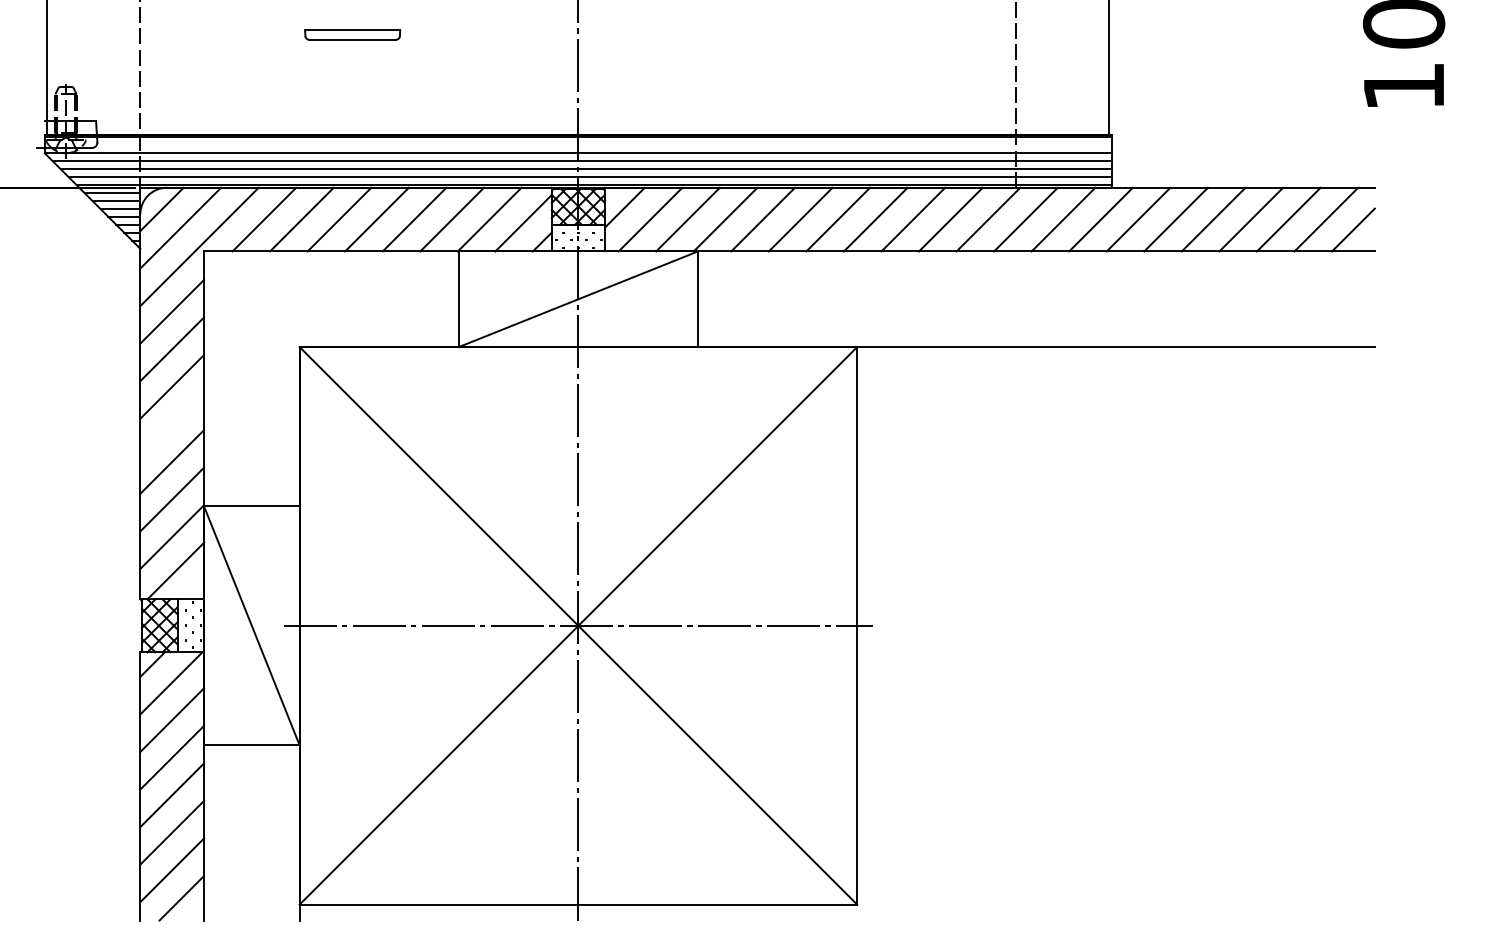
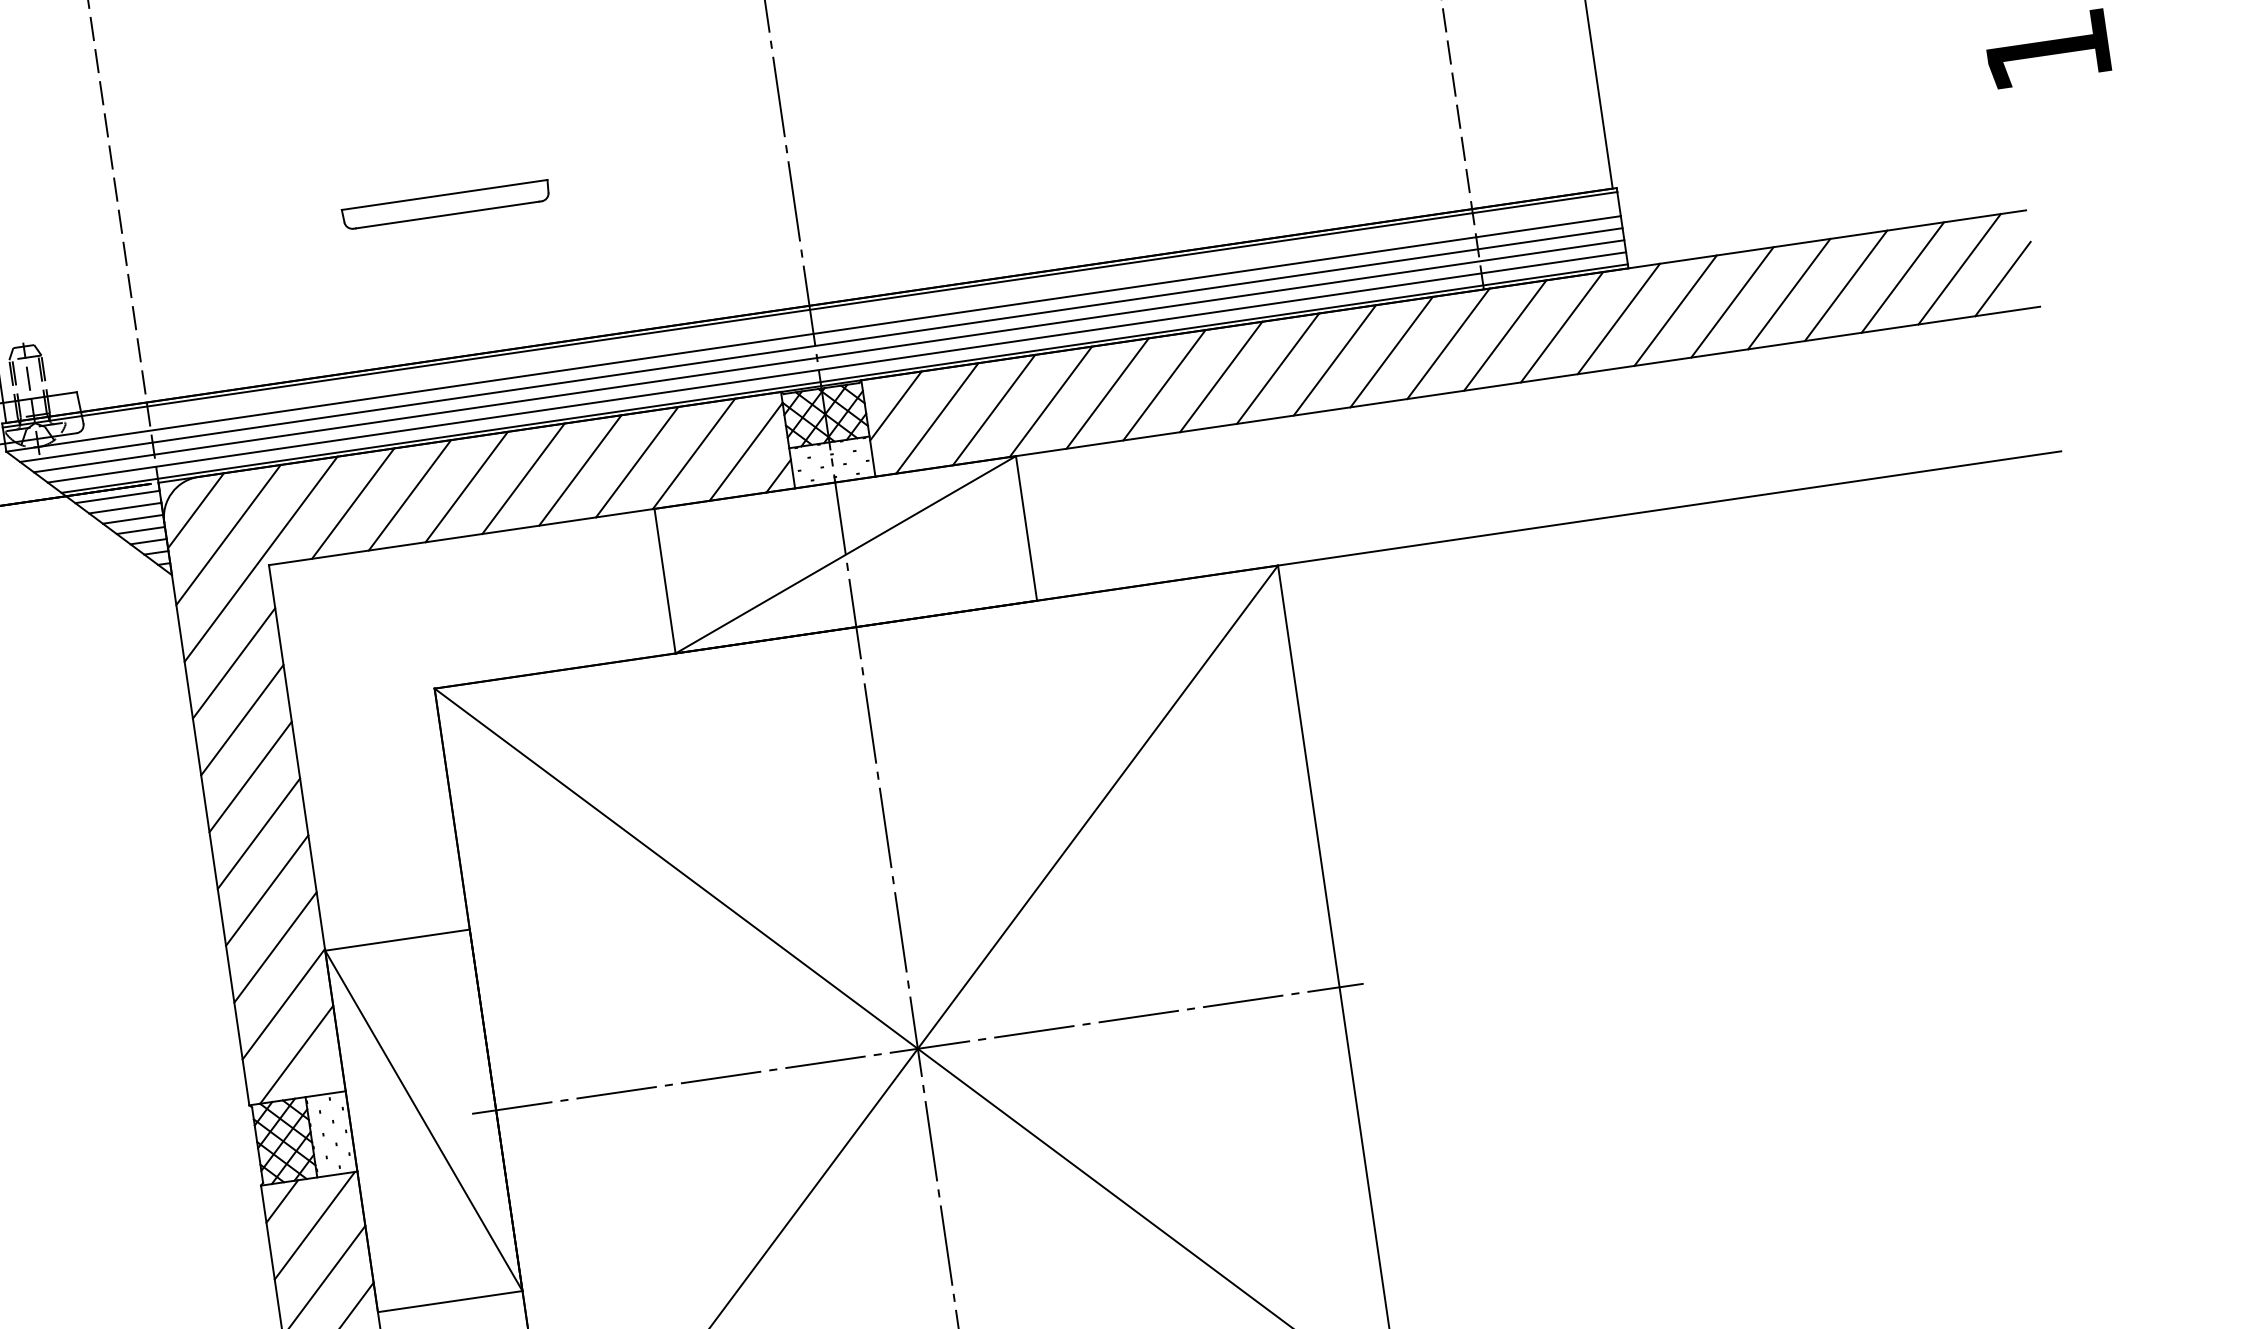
part: (352, 34) -> (445, 204), size x1.43
line: (172, 424) -> (259, 833), added

